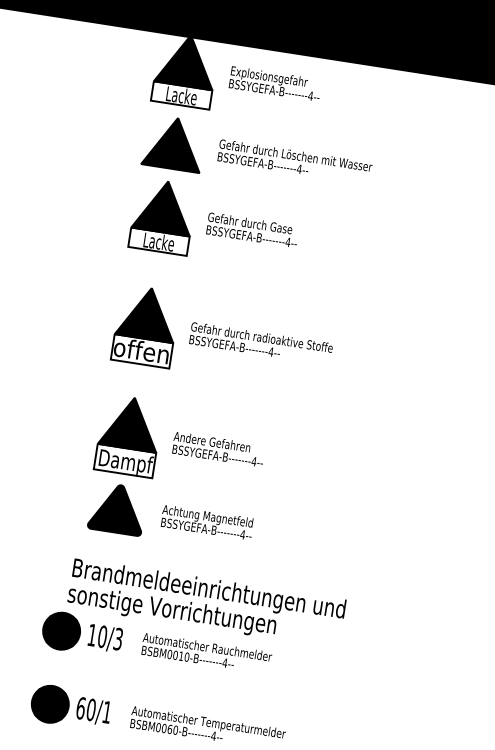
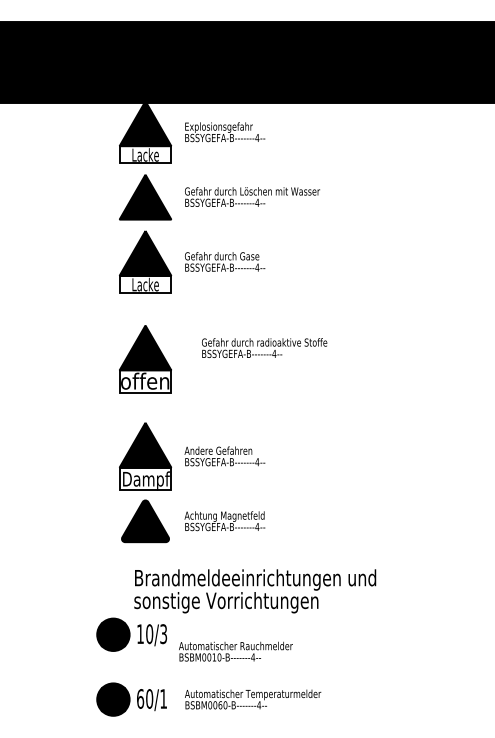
text: (261, 343) -> (264, 347), moved
text: (206, 603) -> (255, 591), moved
text: (206, 653) -> (235, 651), moved

